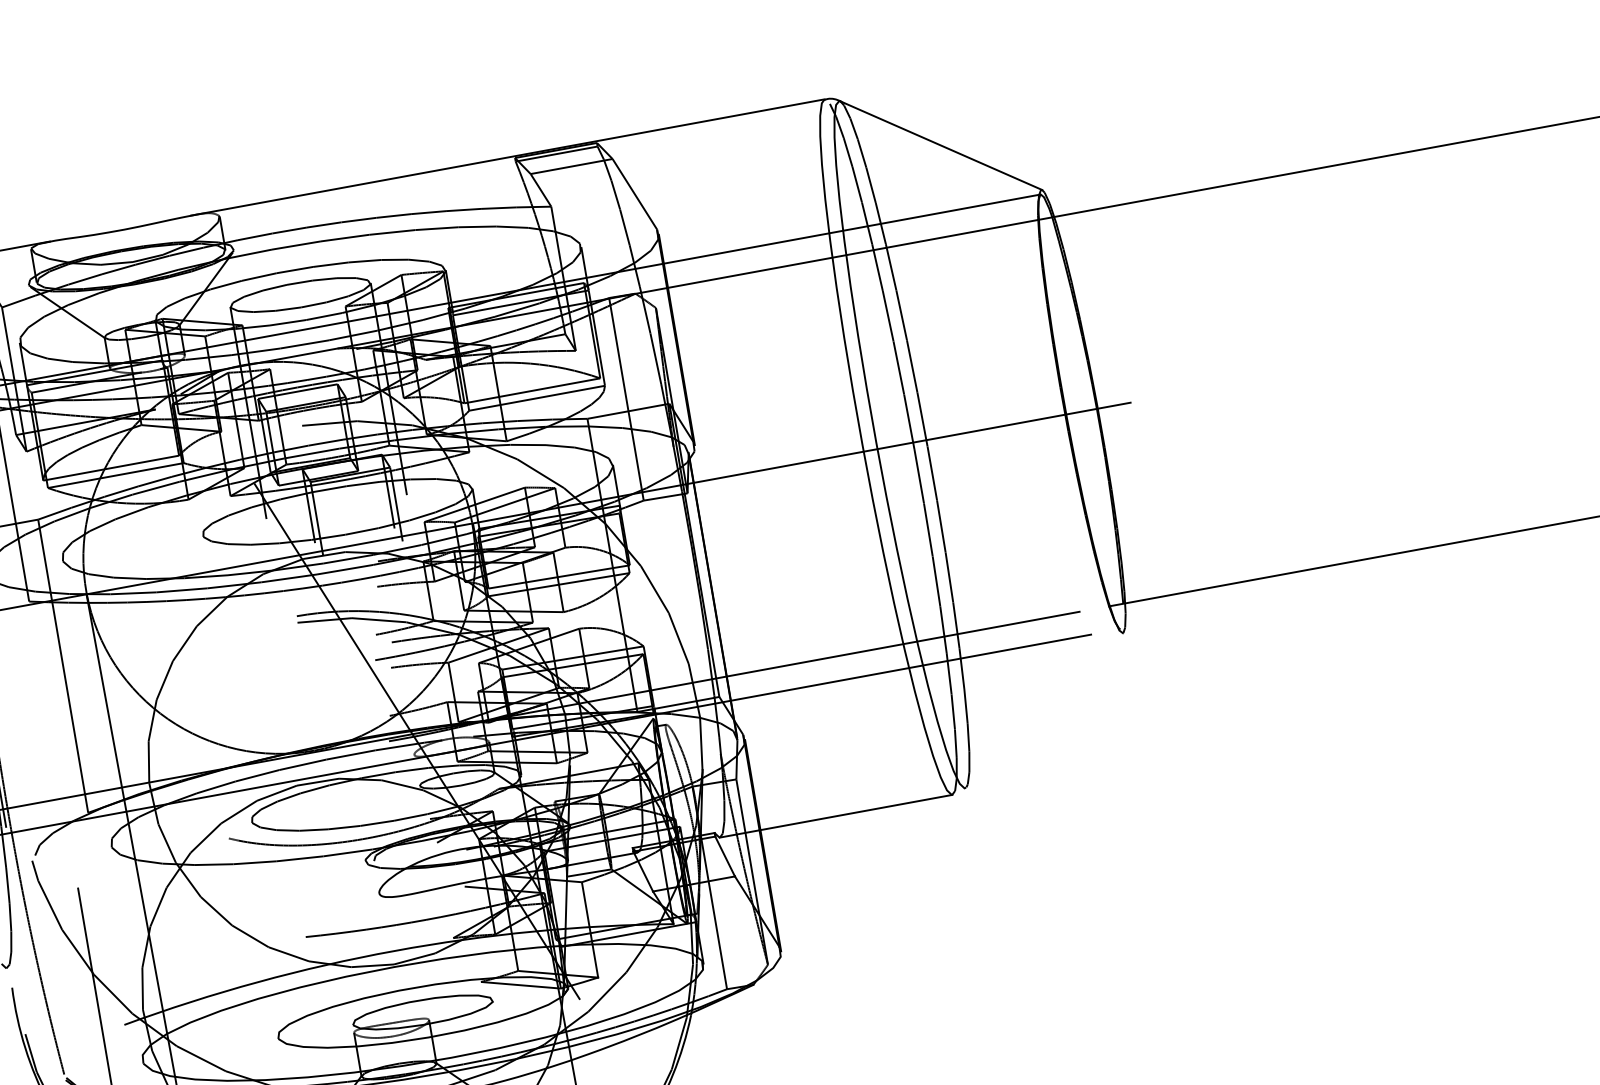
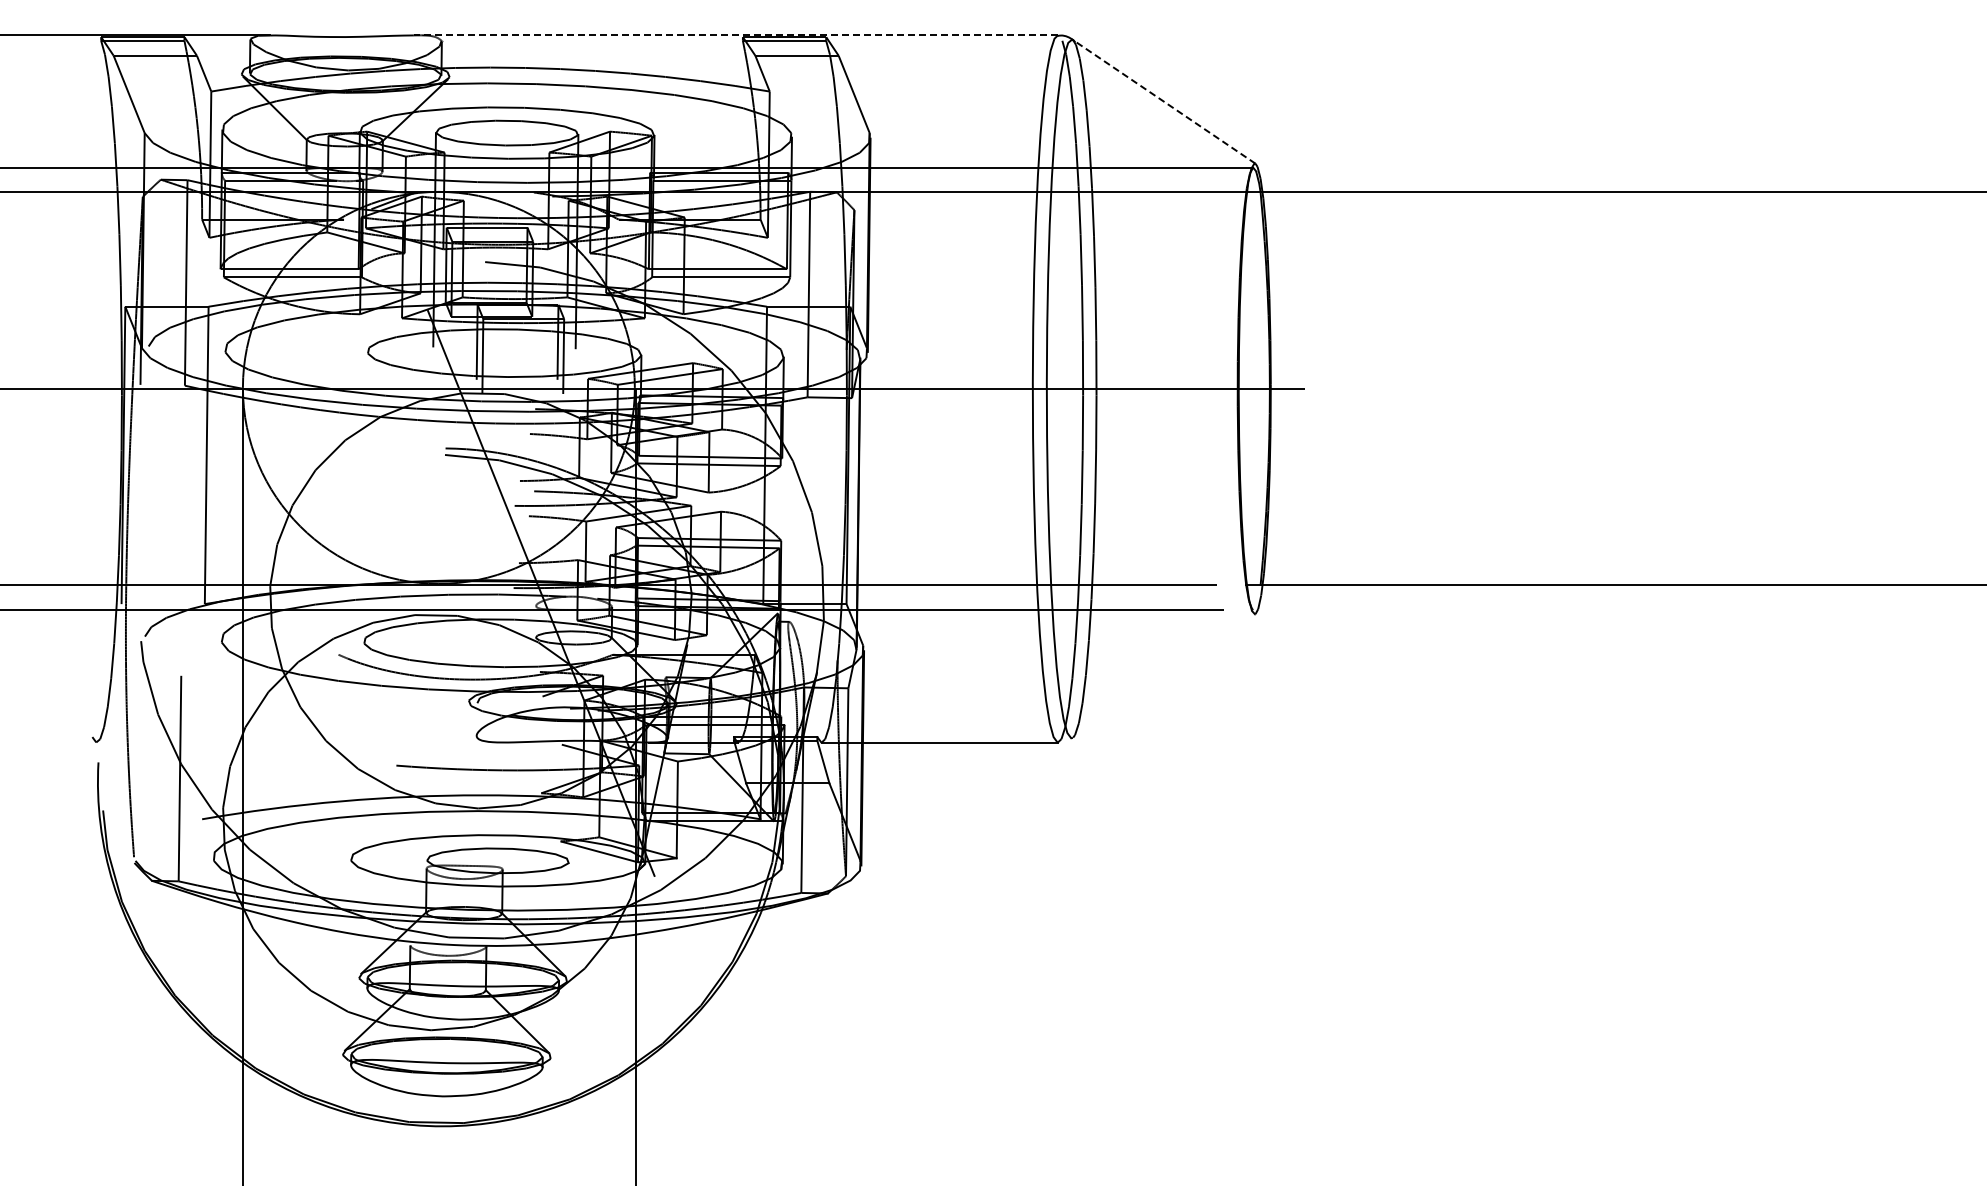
line: (940, 145) -> (1163, 101), solid -> dashed
line: (507, 157) -> (735, 35), solid -> dashed

